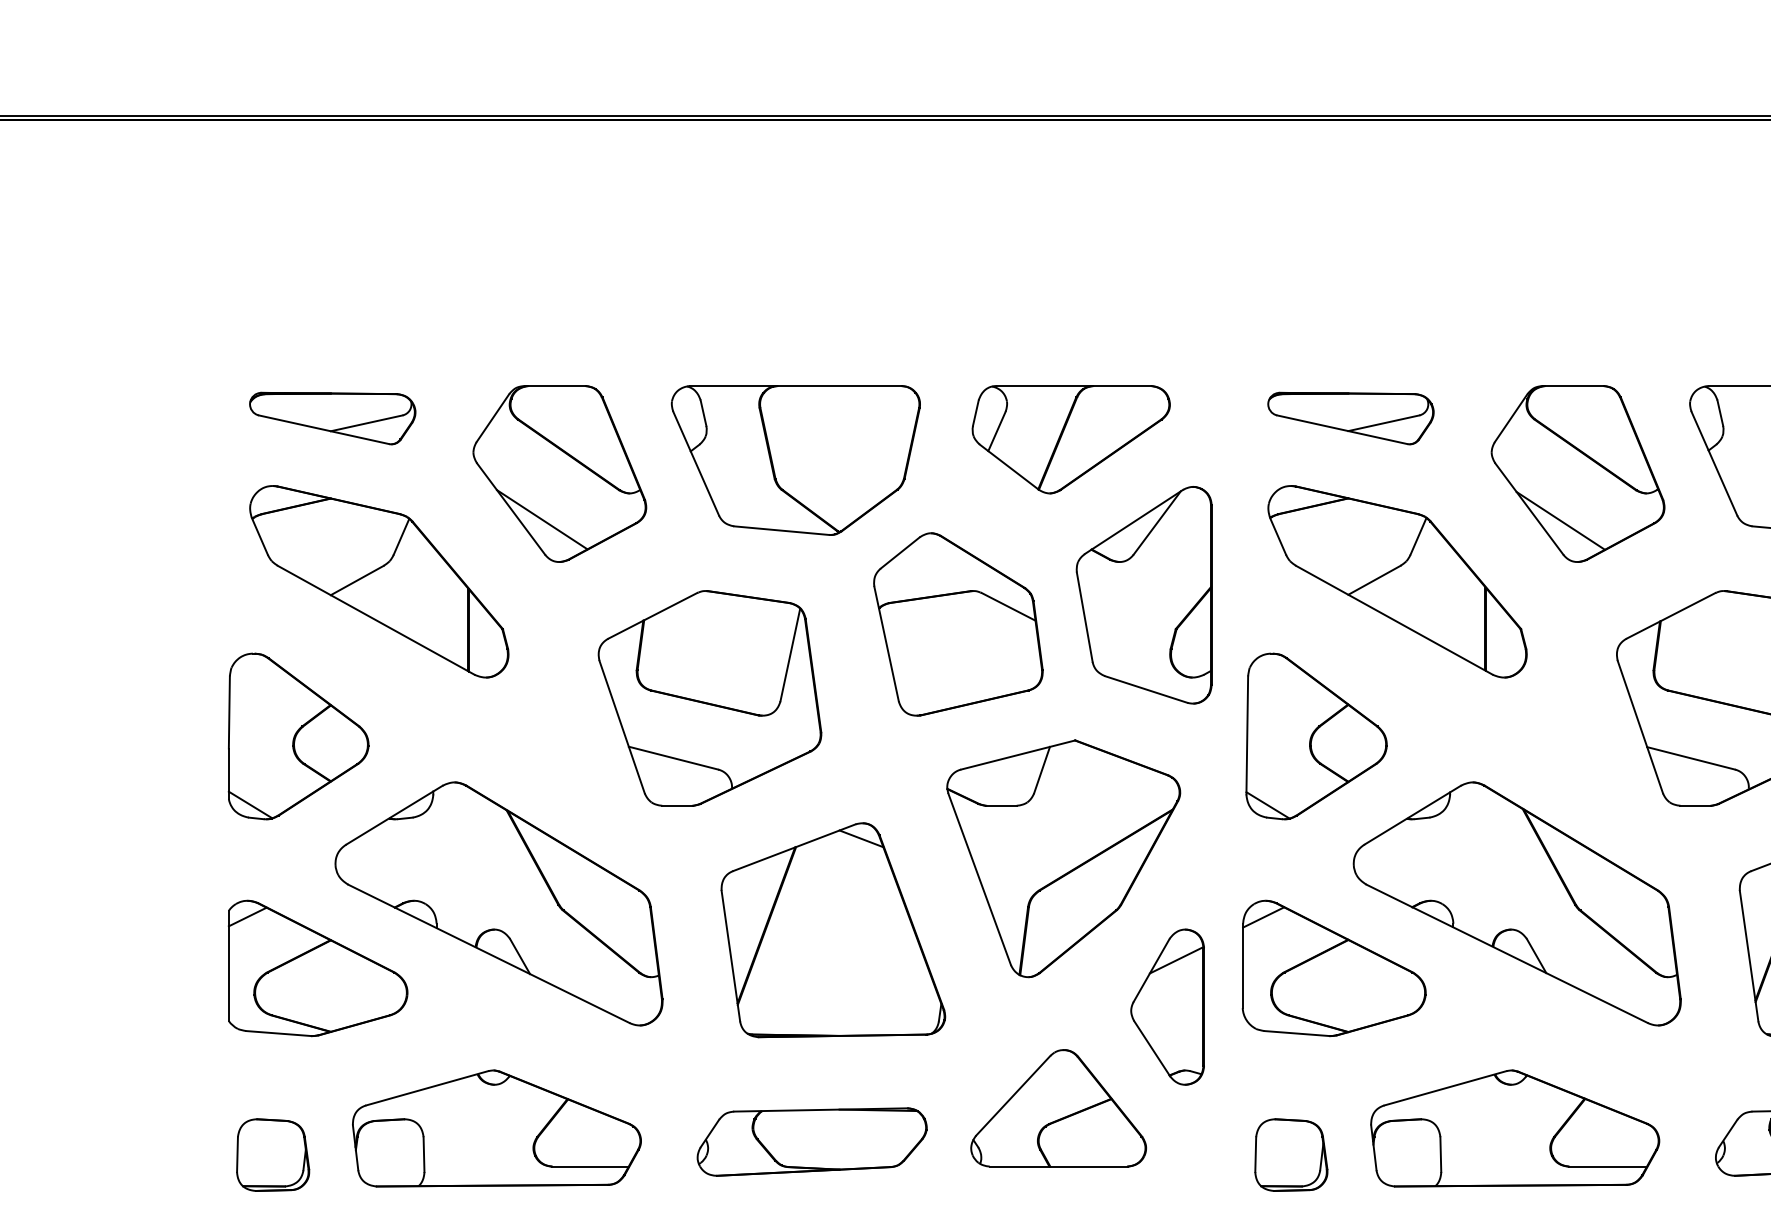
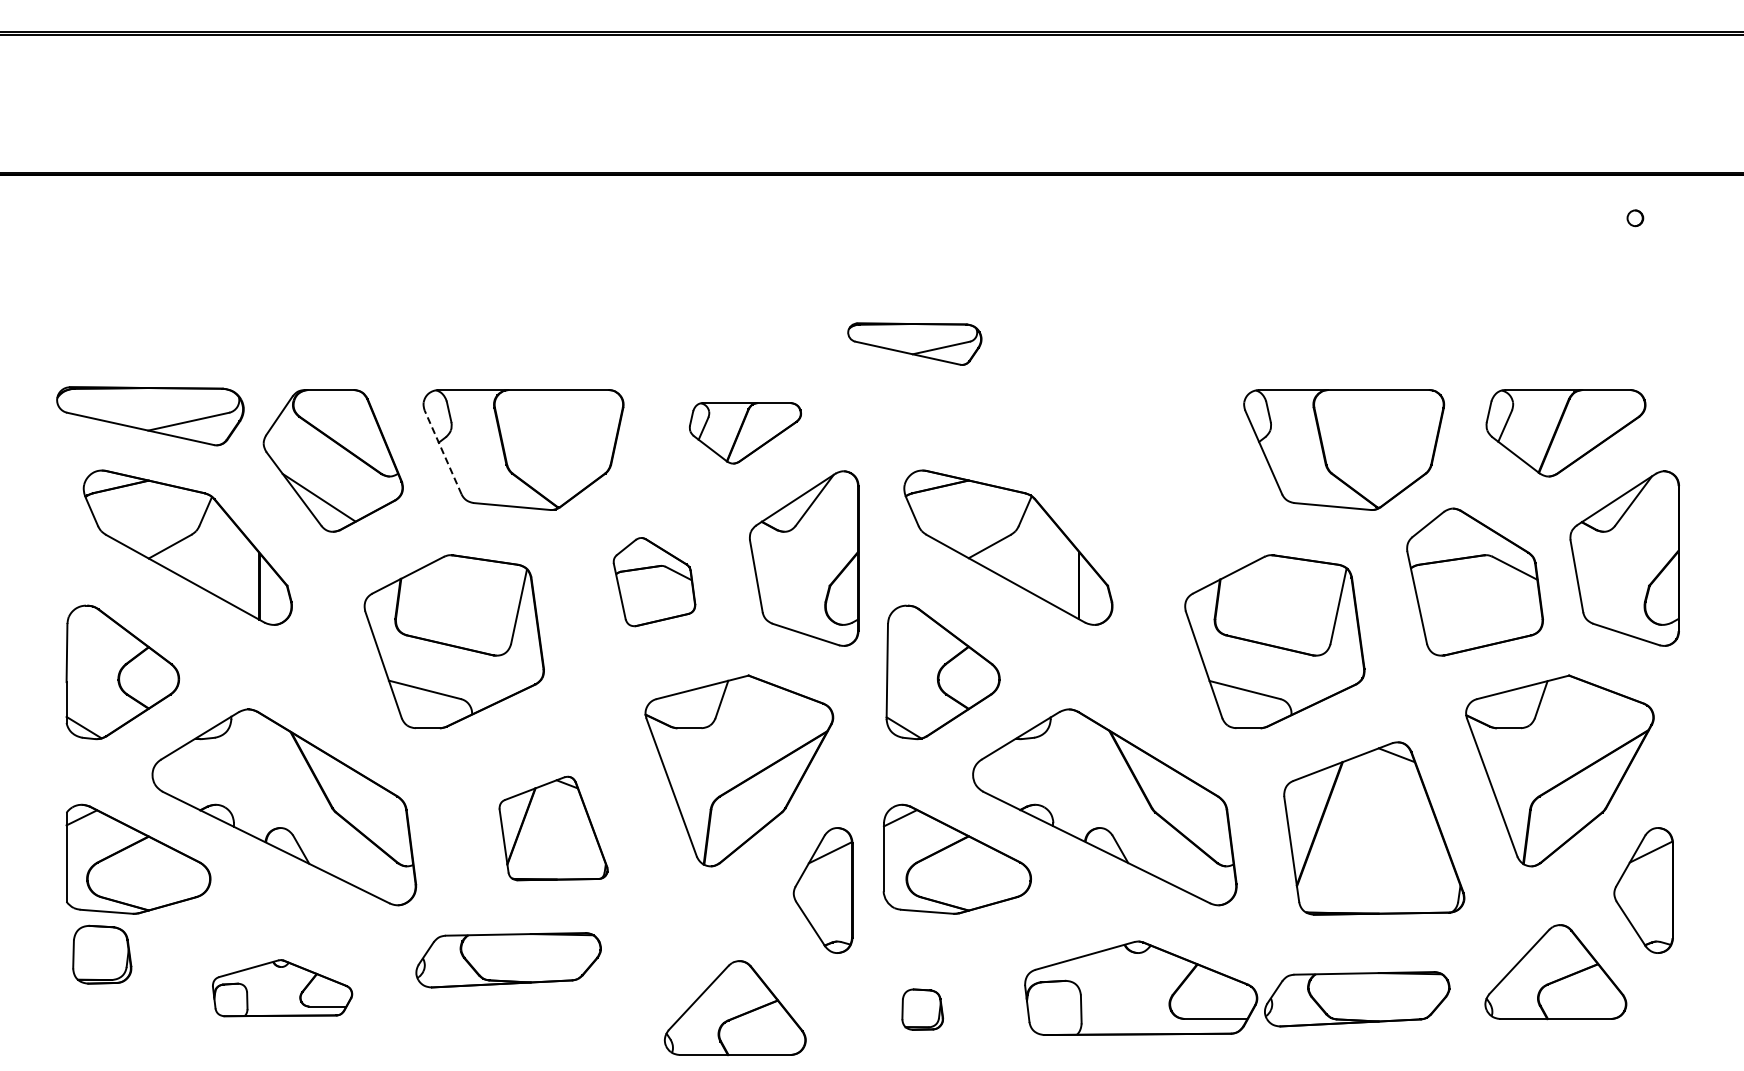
part: (331, 417) -> (149, 415), size x1.4
part: (1350, 417) -> (914, 343), moved
part: (1071, 440) -> (745, 433), size x0.7
line: (696, 463) -> (443, 452), solid -> dashed
part: (1577, 473) -> (1153, 460), removed
part: (958, 623) -> (654, 581), size x0.6
part: (833, 930) -> (553, 828), size x0.6
part: (1057, 1108) -> (734, 1008), moved
part: (496, 1127) -> (282, 987), size x0.6
part: (1515, 1127) -> (1141, 987), moved
part: (811, 1142) -> (508, 960), moved
part: (273, 1154) -> (102, 954), moved
part: (1290, 1154) -> (922, 1009), size x0.7

